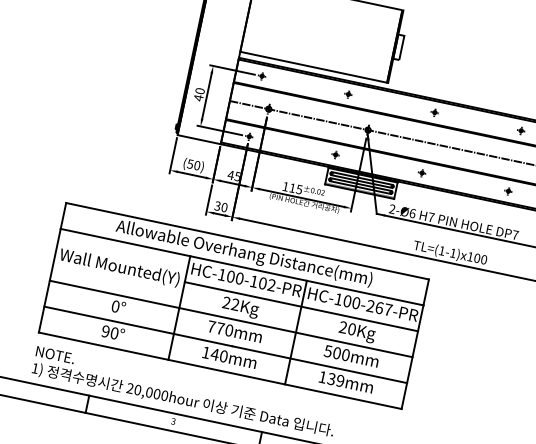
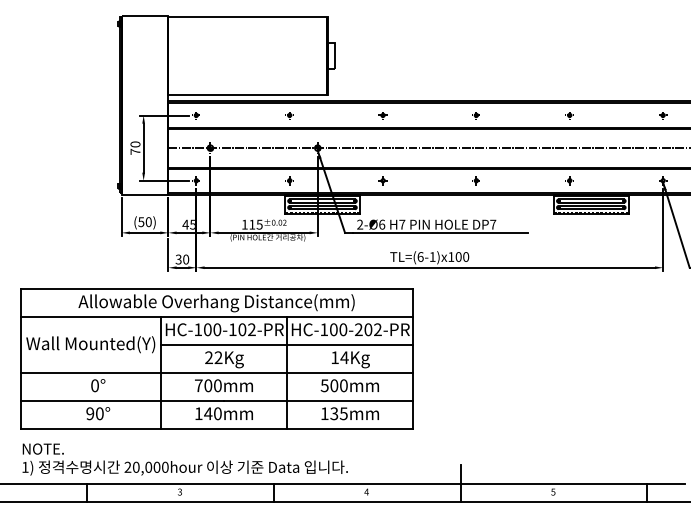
text: (198, 97) -> (135, 151), 40 -> 70
text: (441, 250) -> (420, 256), TL=(1-1)x100 -> TL=(6-1)x100
text: (383, 308) -> (372, 329), HC-100-267-PR -> HC-100-202-PR
text: (220, 328) -> (208, 385), 770mm -> 700mm
text: (347, 328) -> (339, 357), 20Kg -> 14Kg
text: (340, 380) -> (343, 413), 139mm -> 135mm

